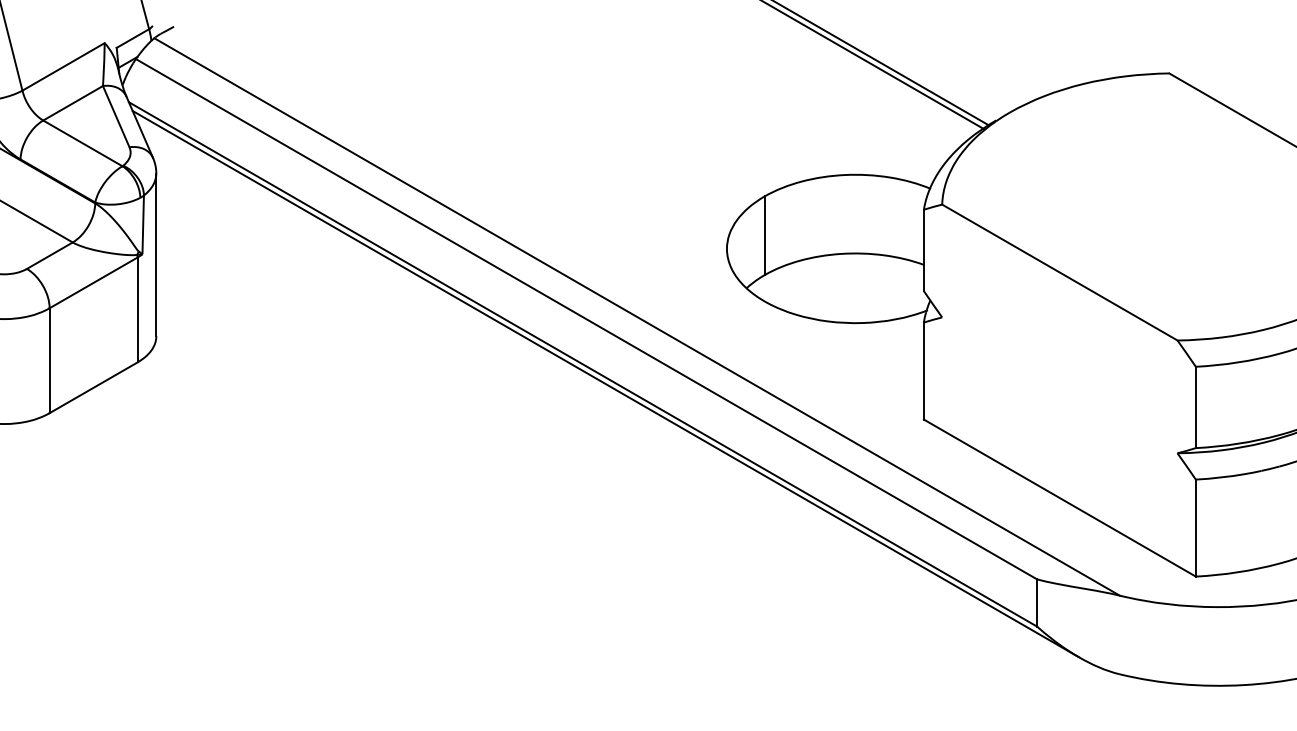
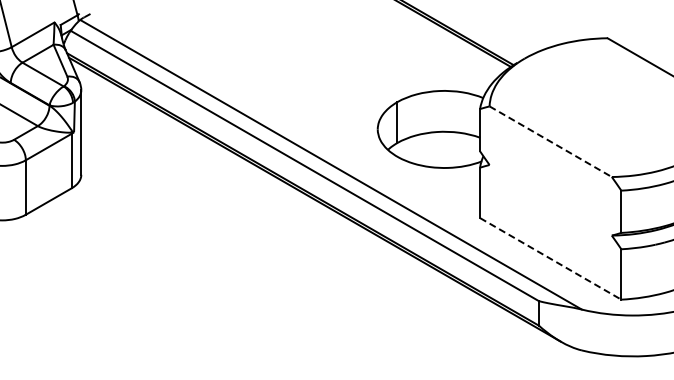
line: (1059, 272) -> (550, 141), solid -> dashed
line: (1059, 497) -> (550, 258), solid -> dashed

